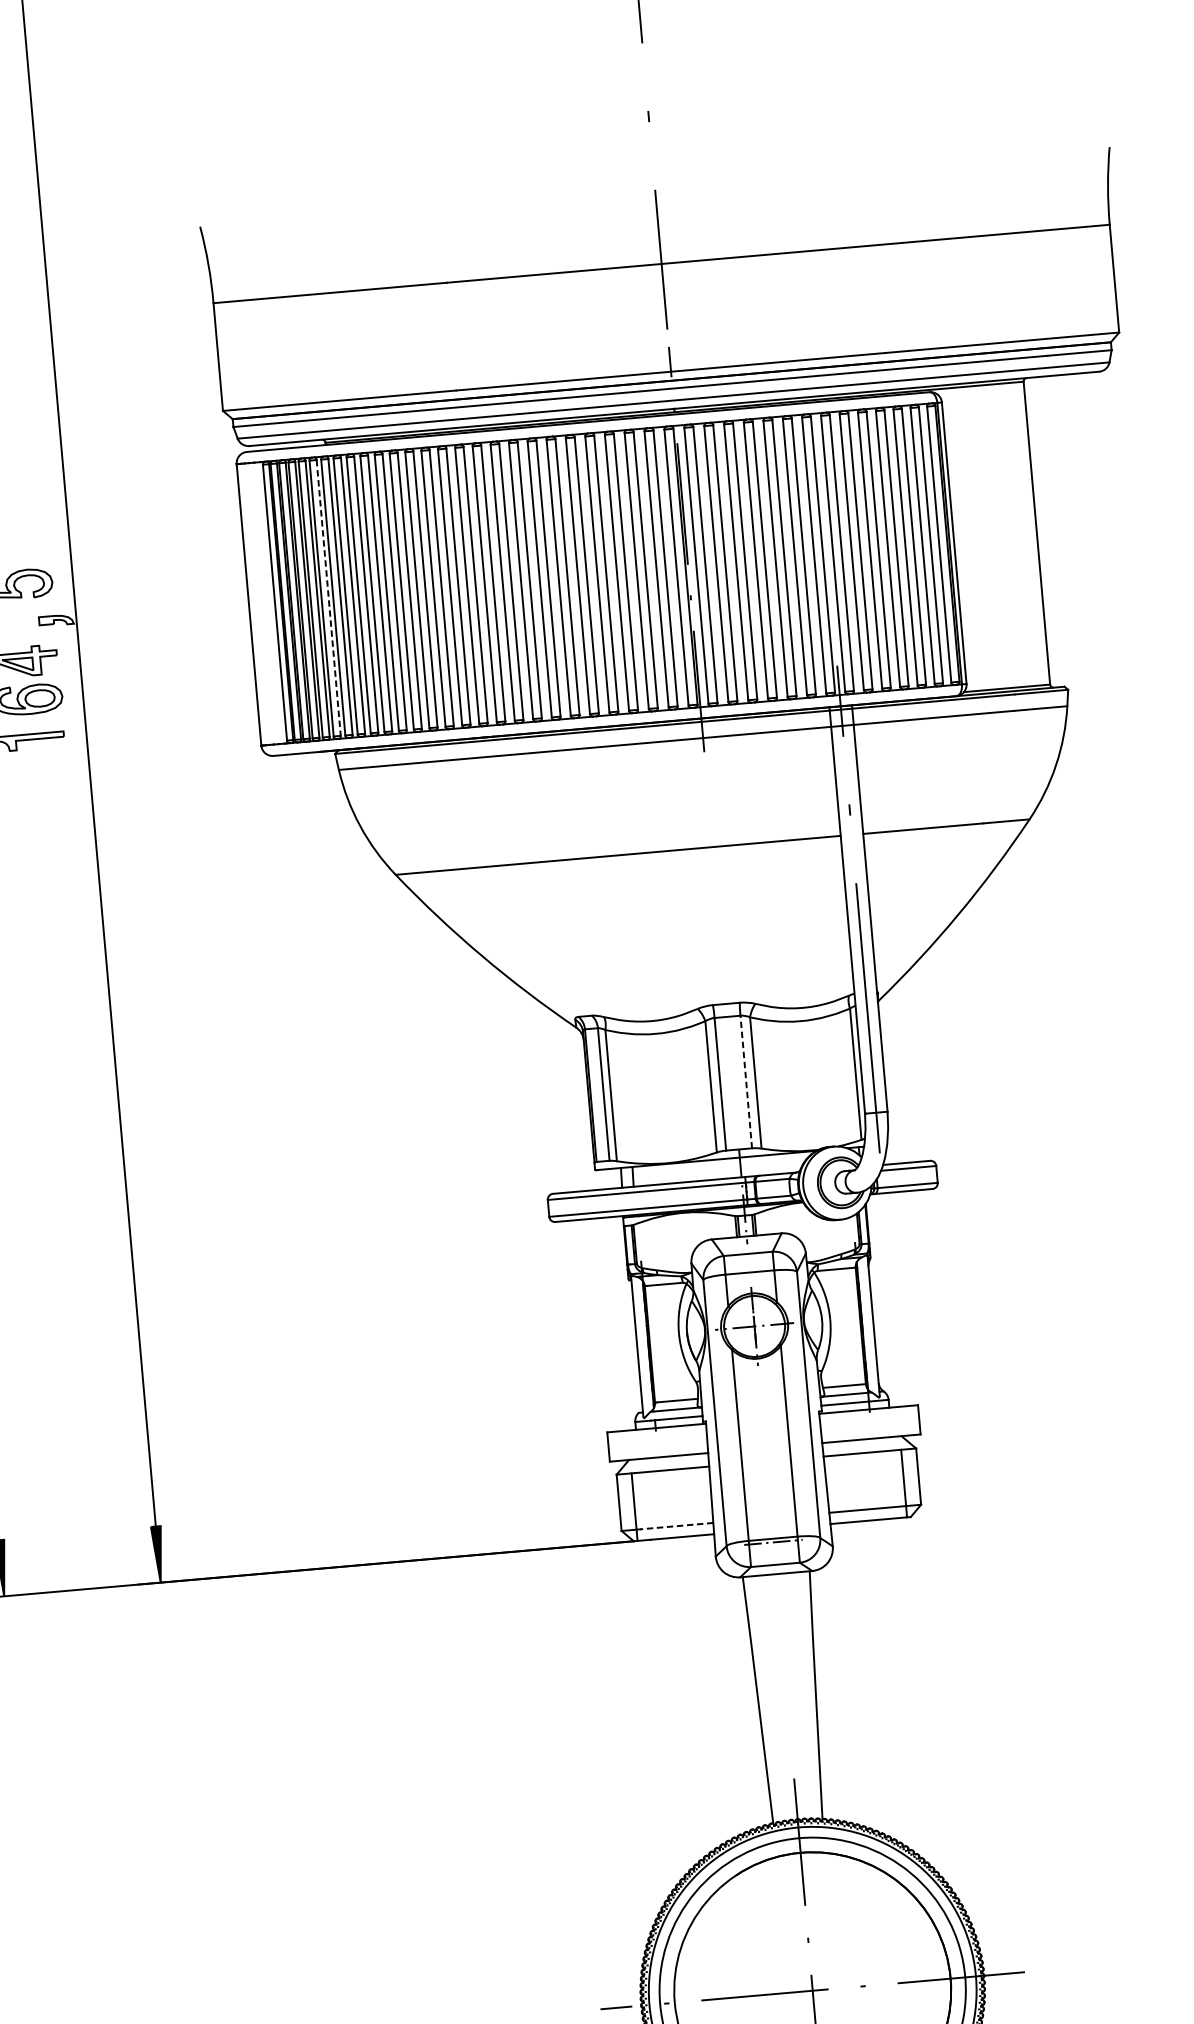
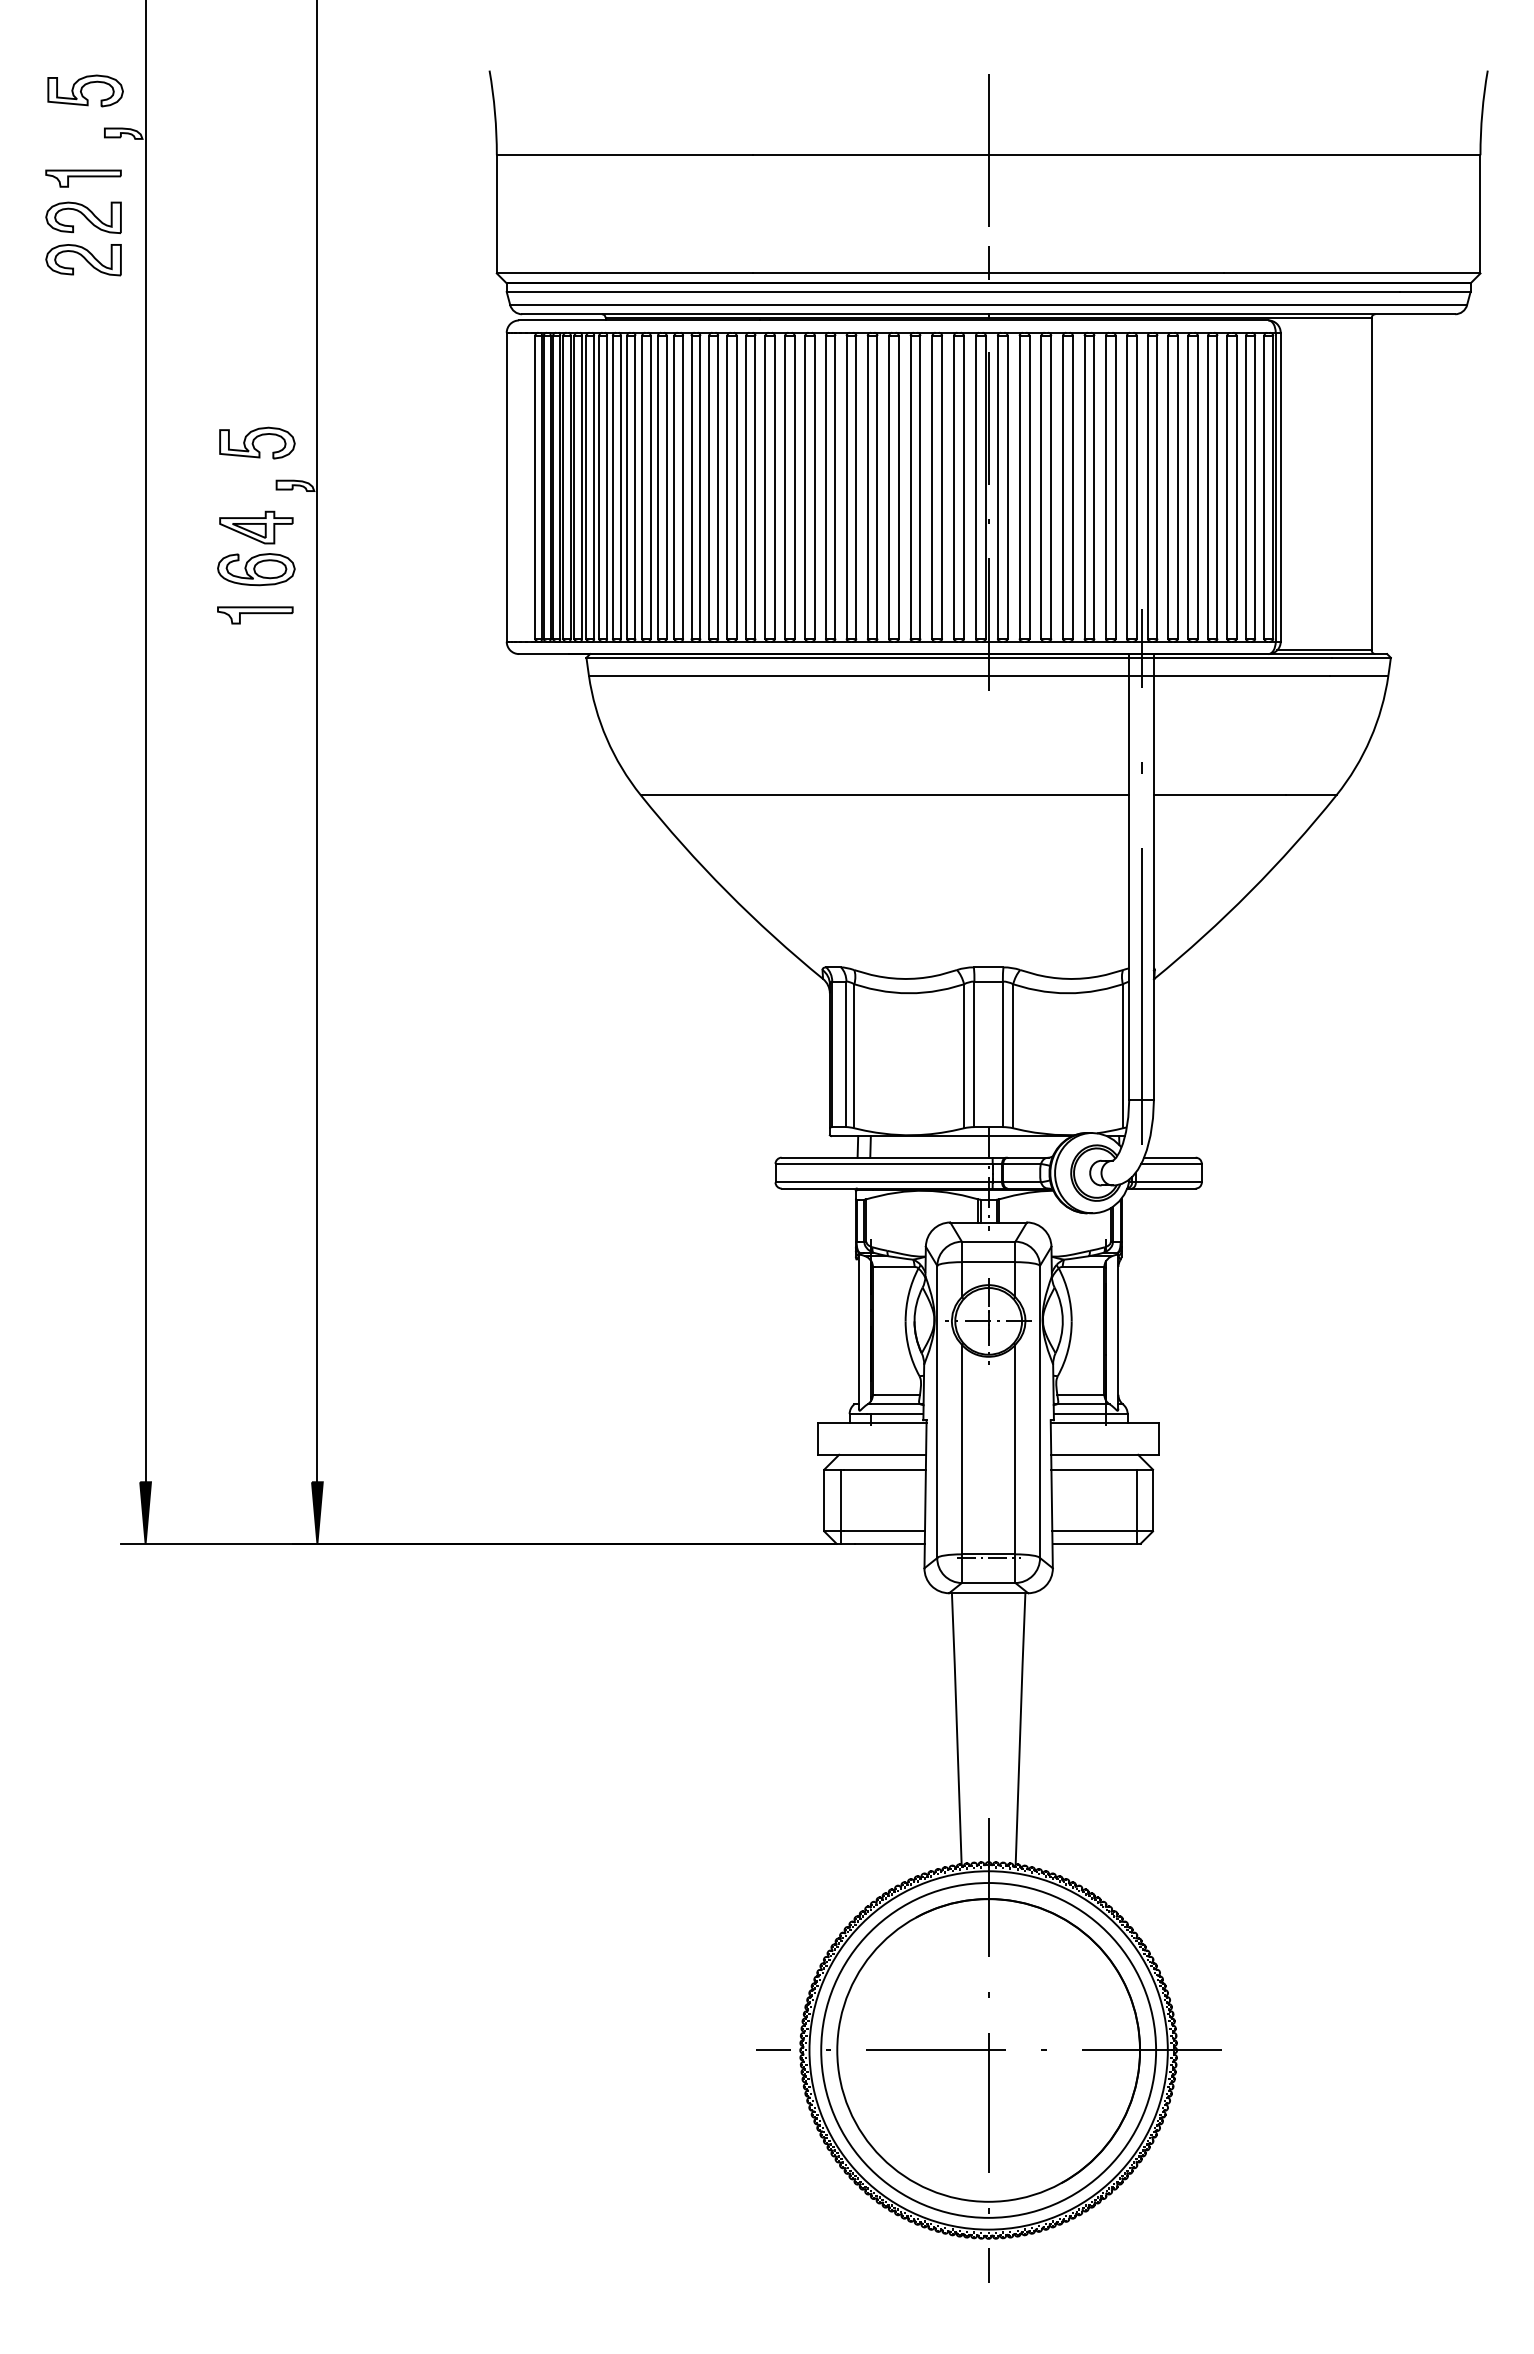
line: (329, 598) -> (594, 487), dashed -> solid
line: (745, 1082) -> (1002, 1054), dashed -> solid
line: (676, 1526) -> (884, 1531), dashed -> solid

